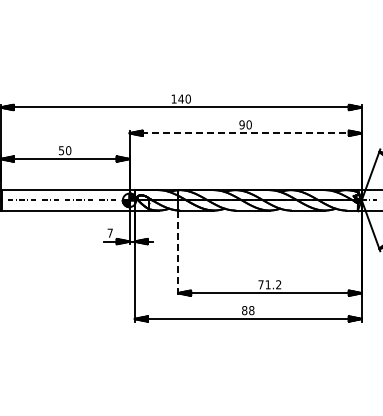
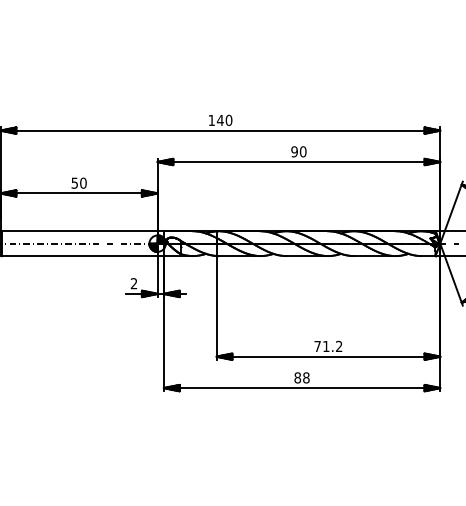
line: (246, 133) -> (299, 162), dashed -> solid
text: (109, 232) -> (133, 282), 7 -> 2
line: (178, 253) -> (217, 308), dashed -> solid

